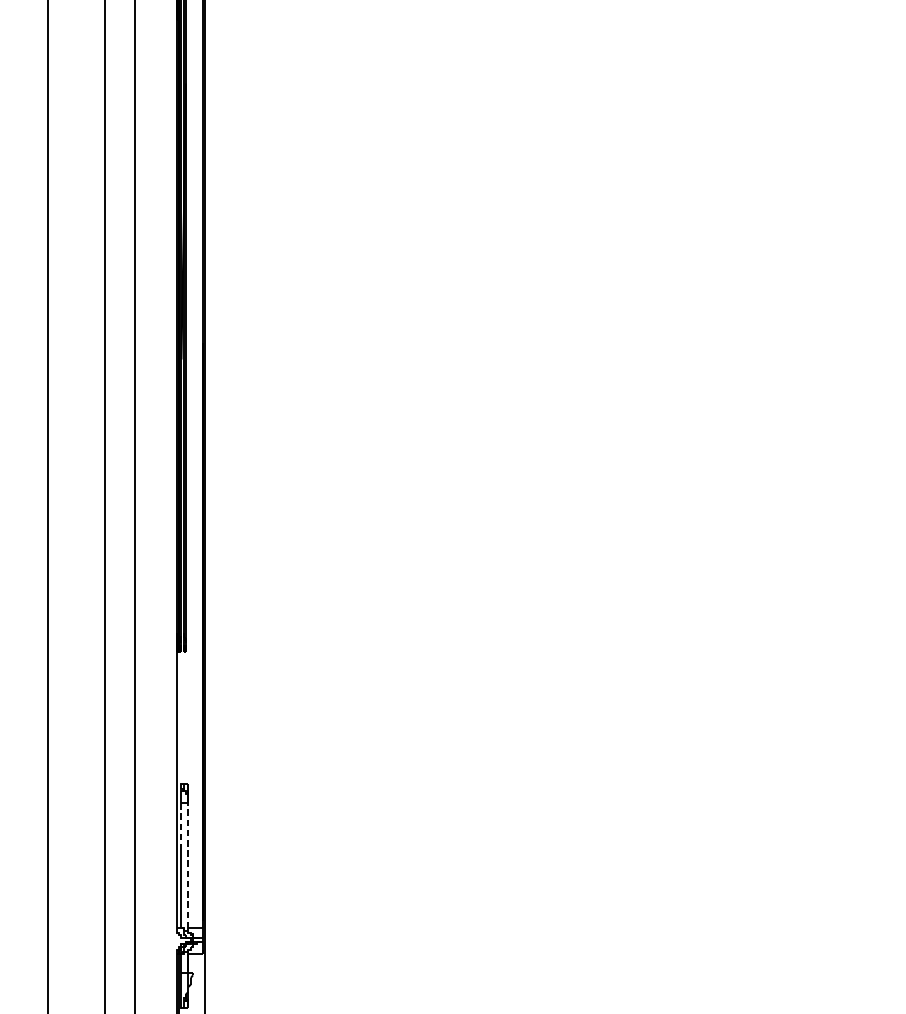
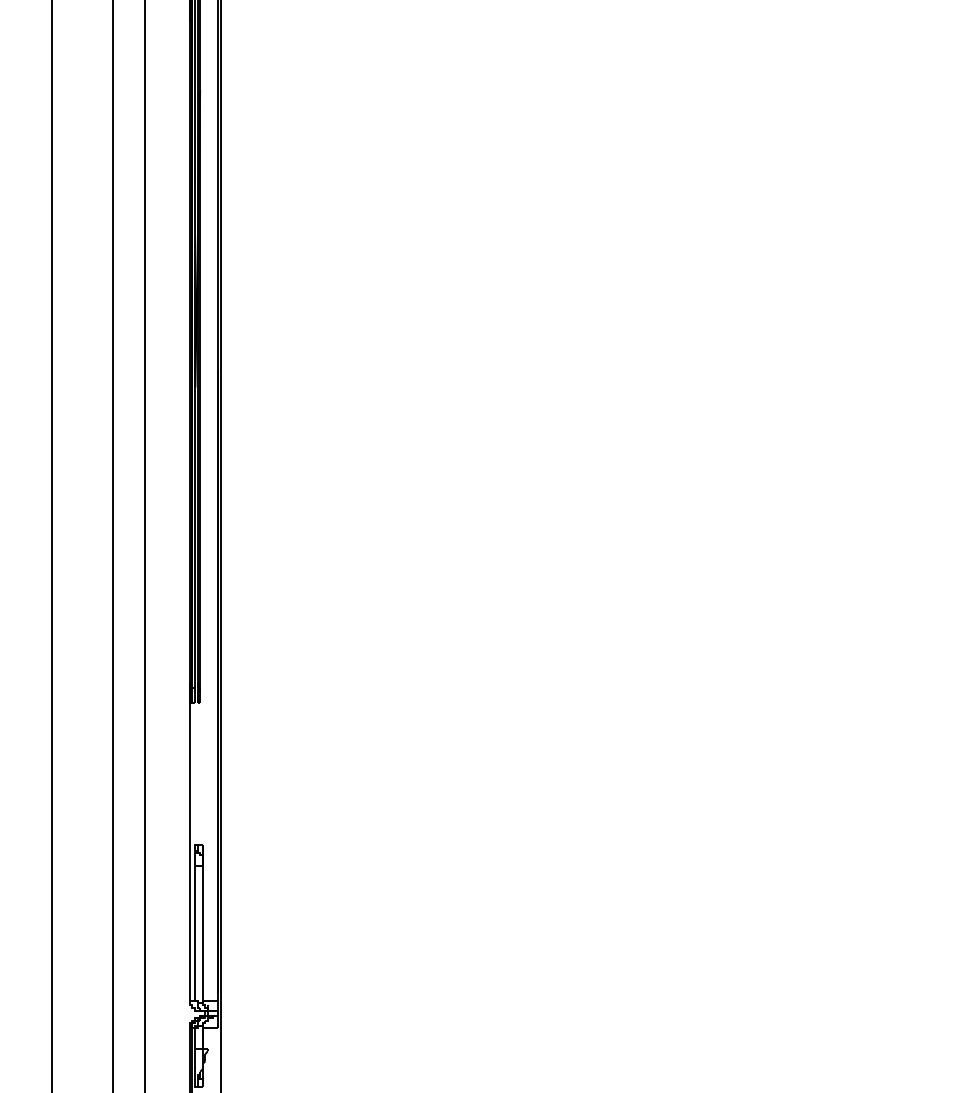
line: (181, 826) -> (195, 890), dashed -> solid
line: (188, 865) -> (202, 932), dashed -> solid

